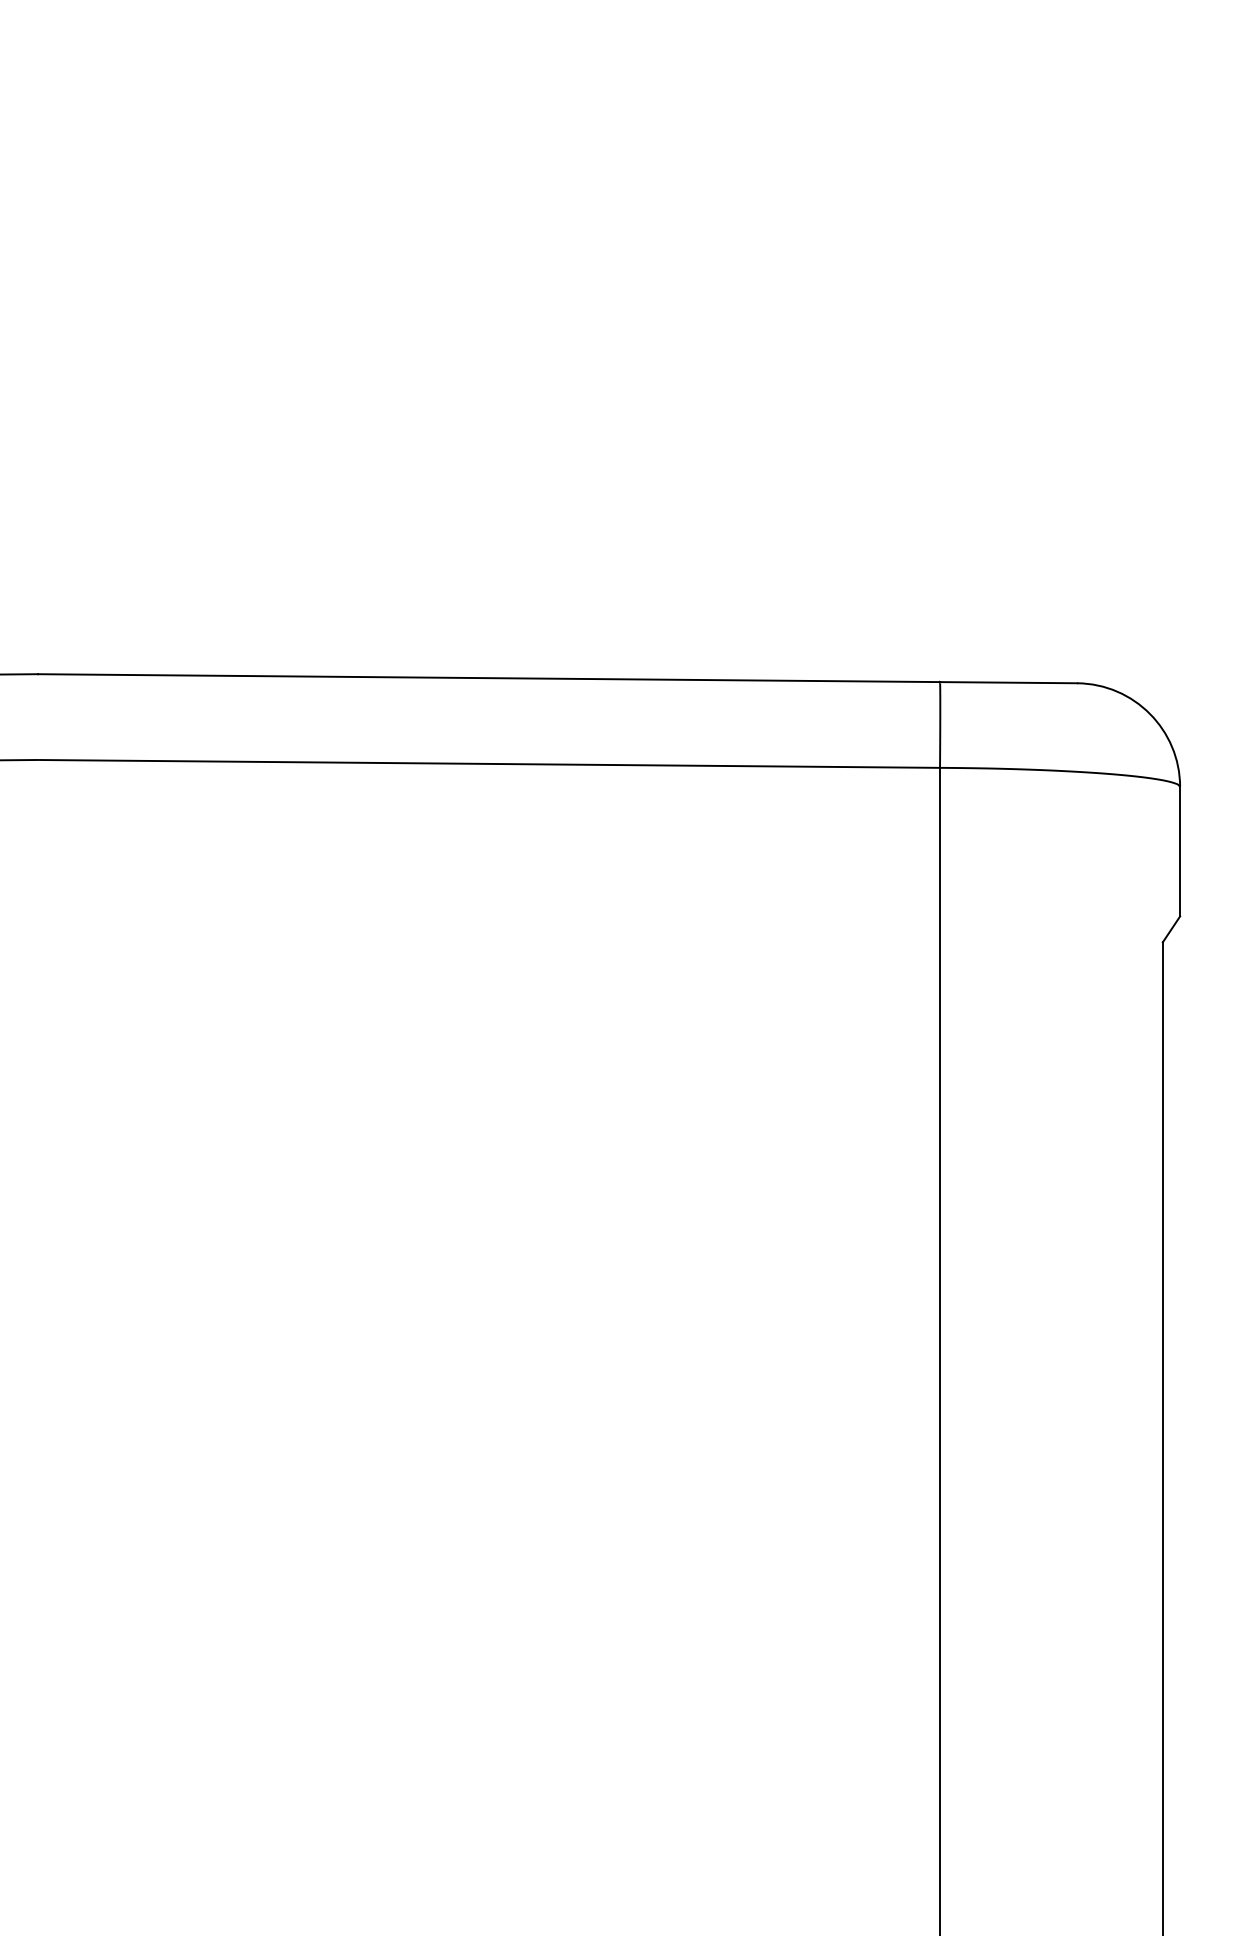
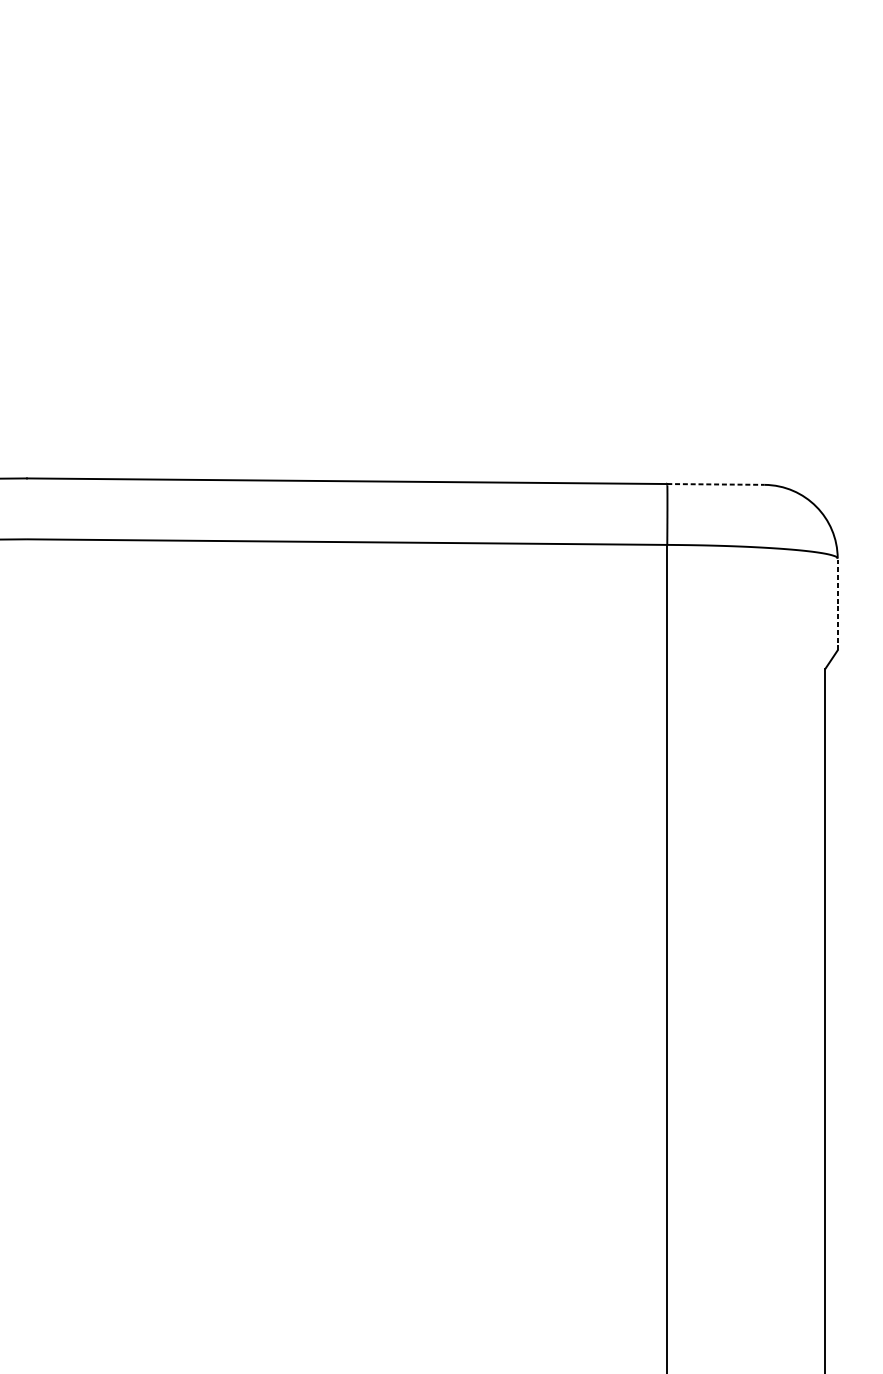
line: (1008, 682) -> (715, 484), solid -> dashed
line: (1180, 851) -> (837, 604), solid -> dashed

